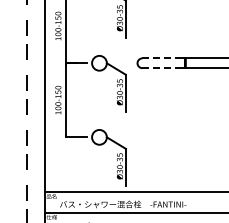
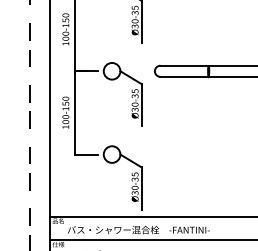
line: (160, 58) -> (180, 65), dashed -> solid
line: (160, 68) -> (180, 77), dashed -> solid

